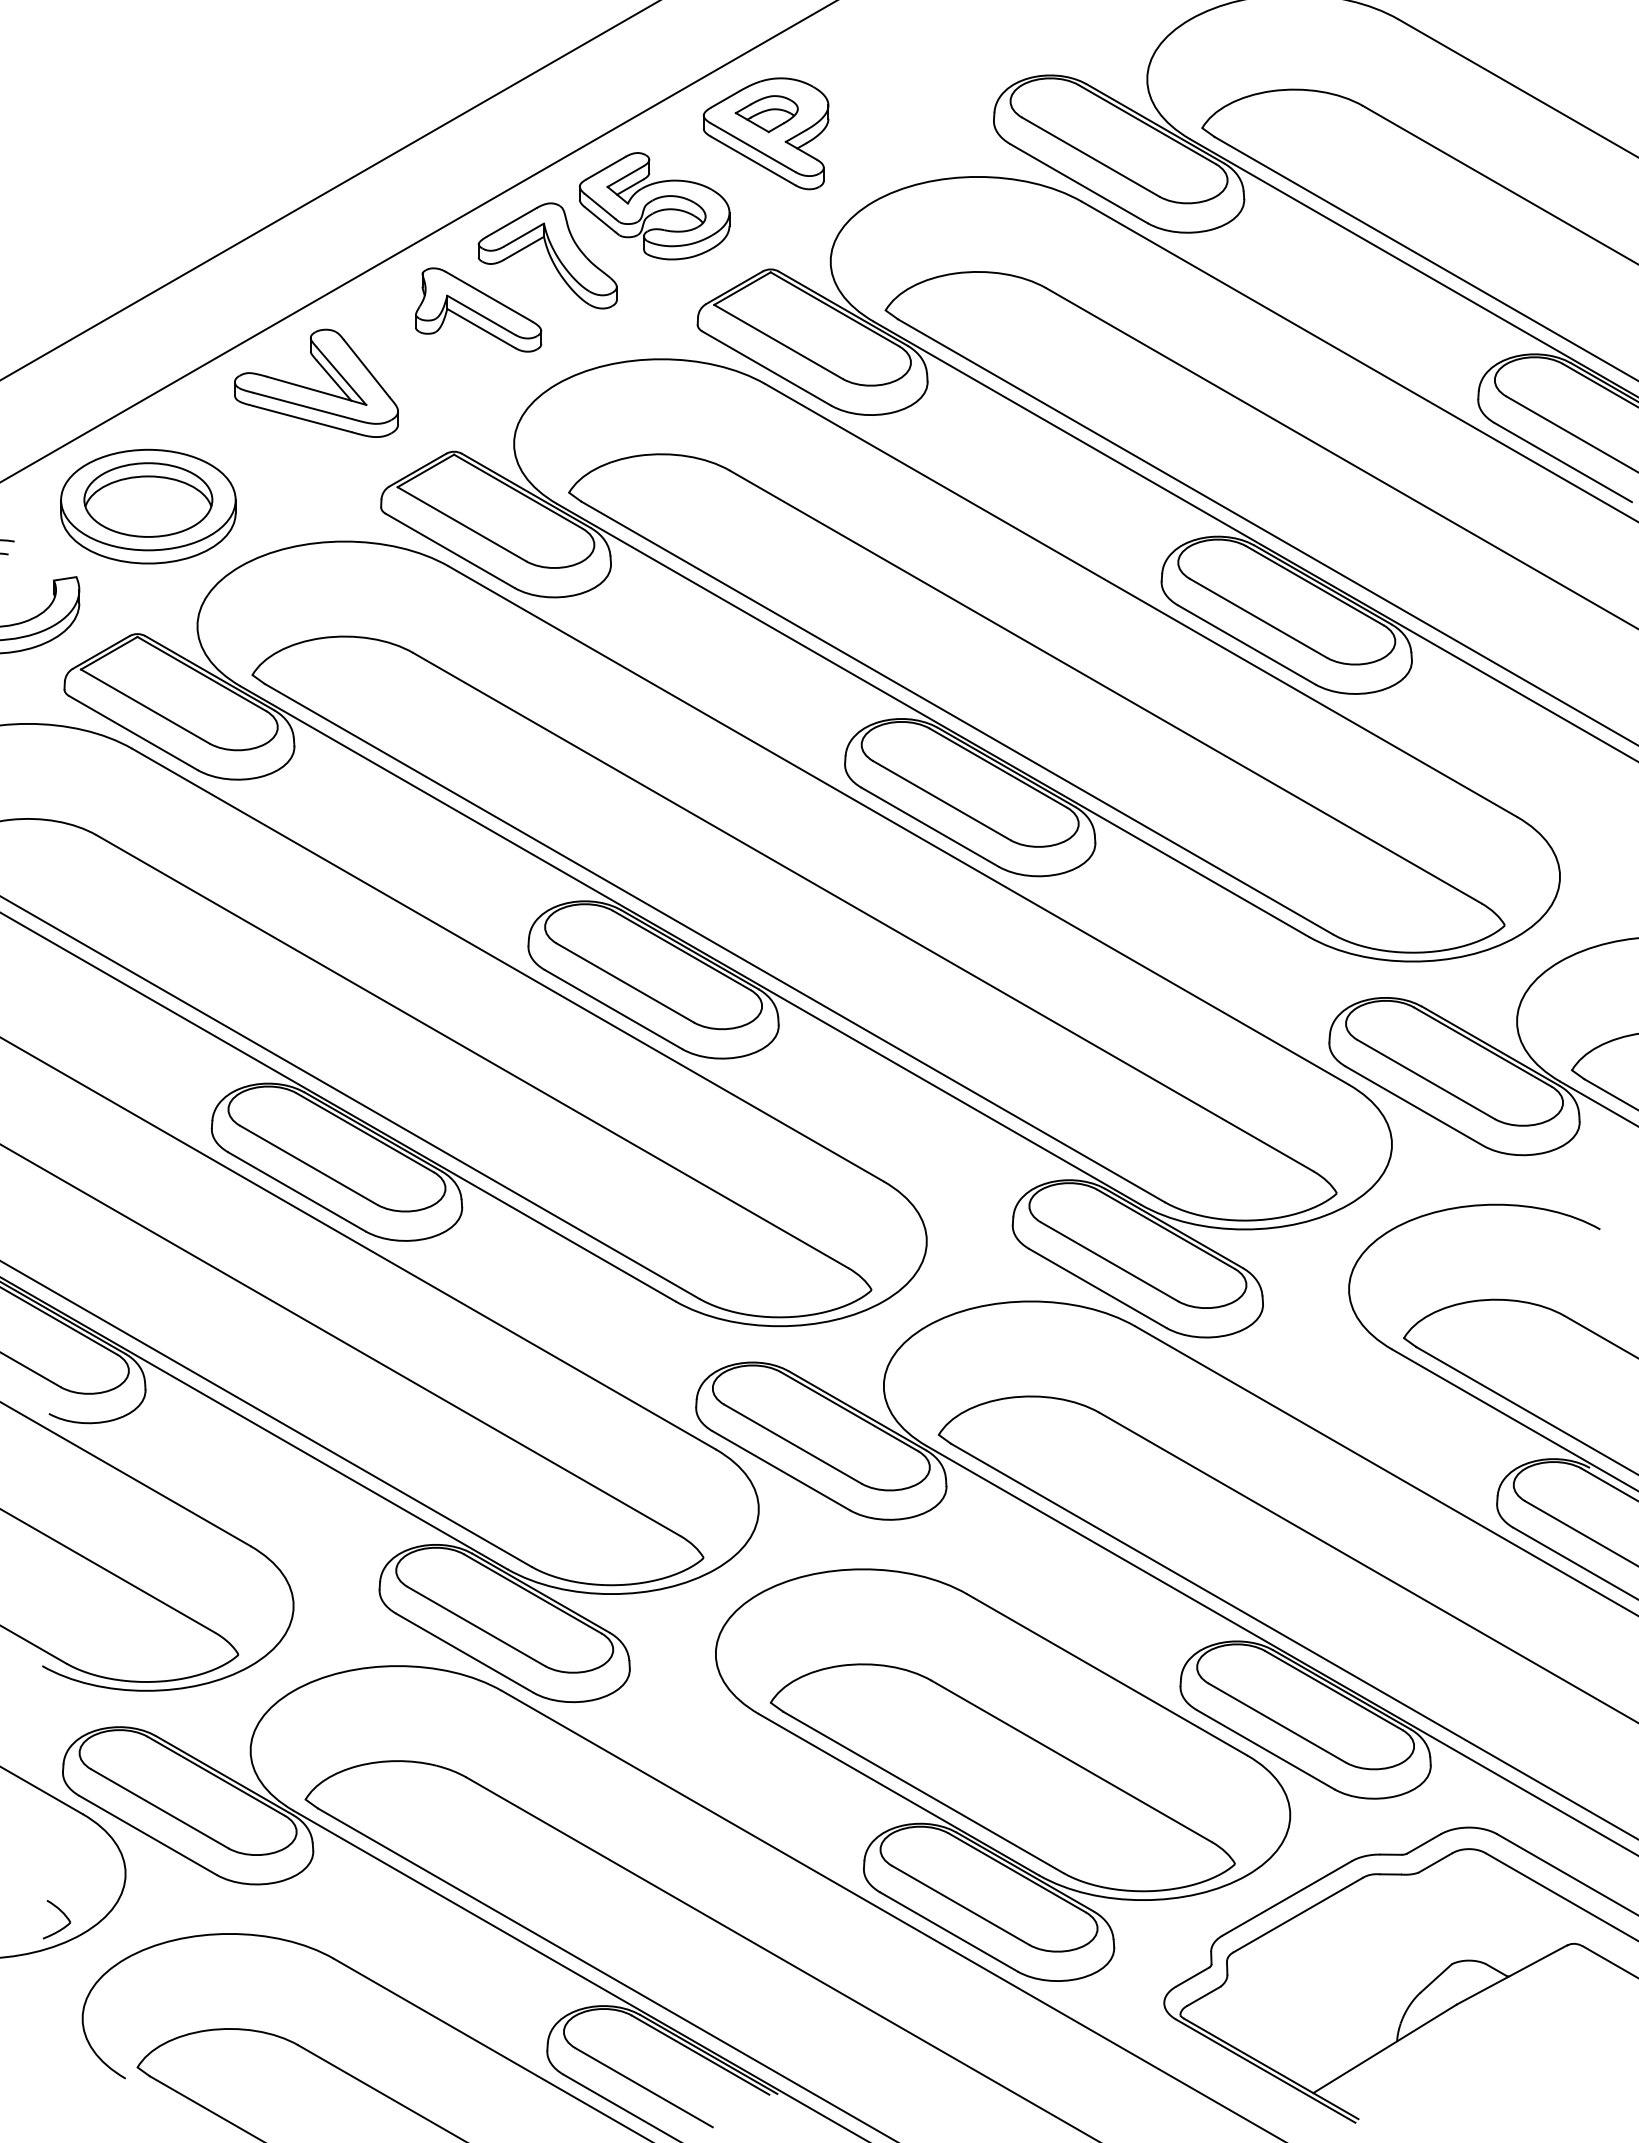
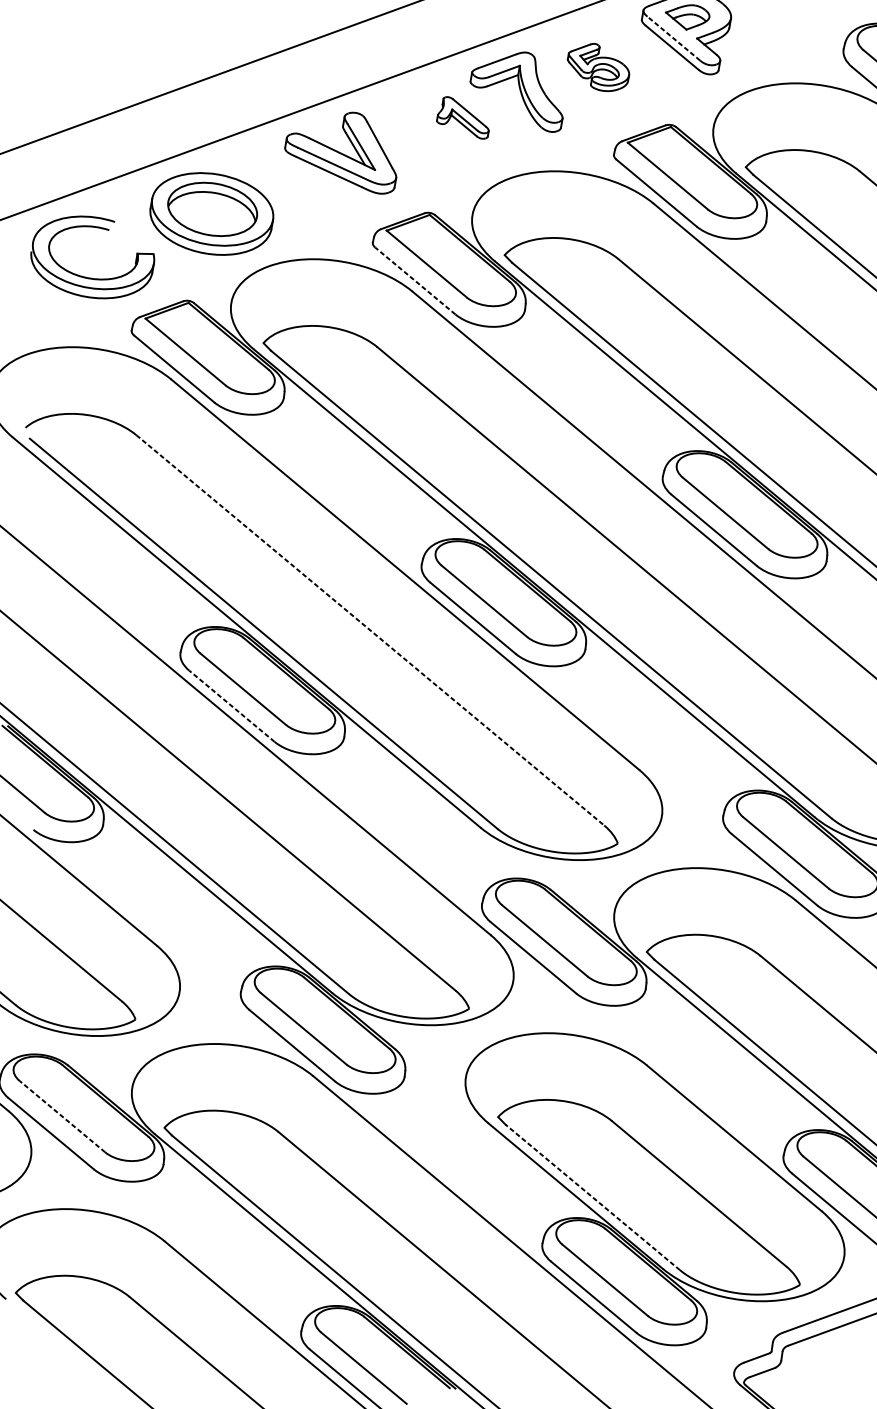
line: (753, 147) -> (674, 38), solid -> dashed
part: (654, 206) -> (598, 67), size x0.6
part: (478, 309) -> (464, 117), size x0.6
line: (449, 550) -> (414, 280), solid -> dashed
line: (472, 1051) -> (370, 630), solid -> dashed
line: (296, 1191) -> (231, 705), solid -> dashed
line: (923, 1792) -> (593, 1197), solid -> dashed
line: (159, 1808) -> (62, 1116), solid -> dashed

